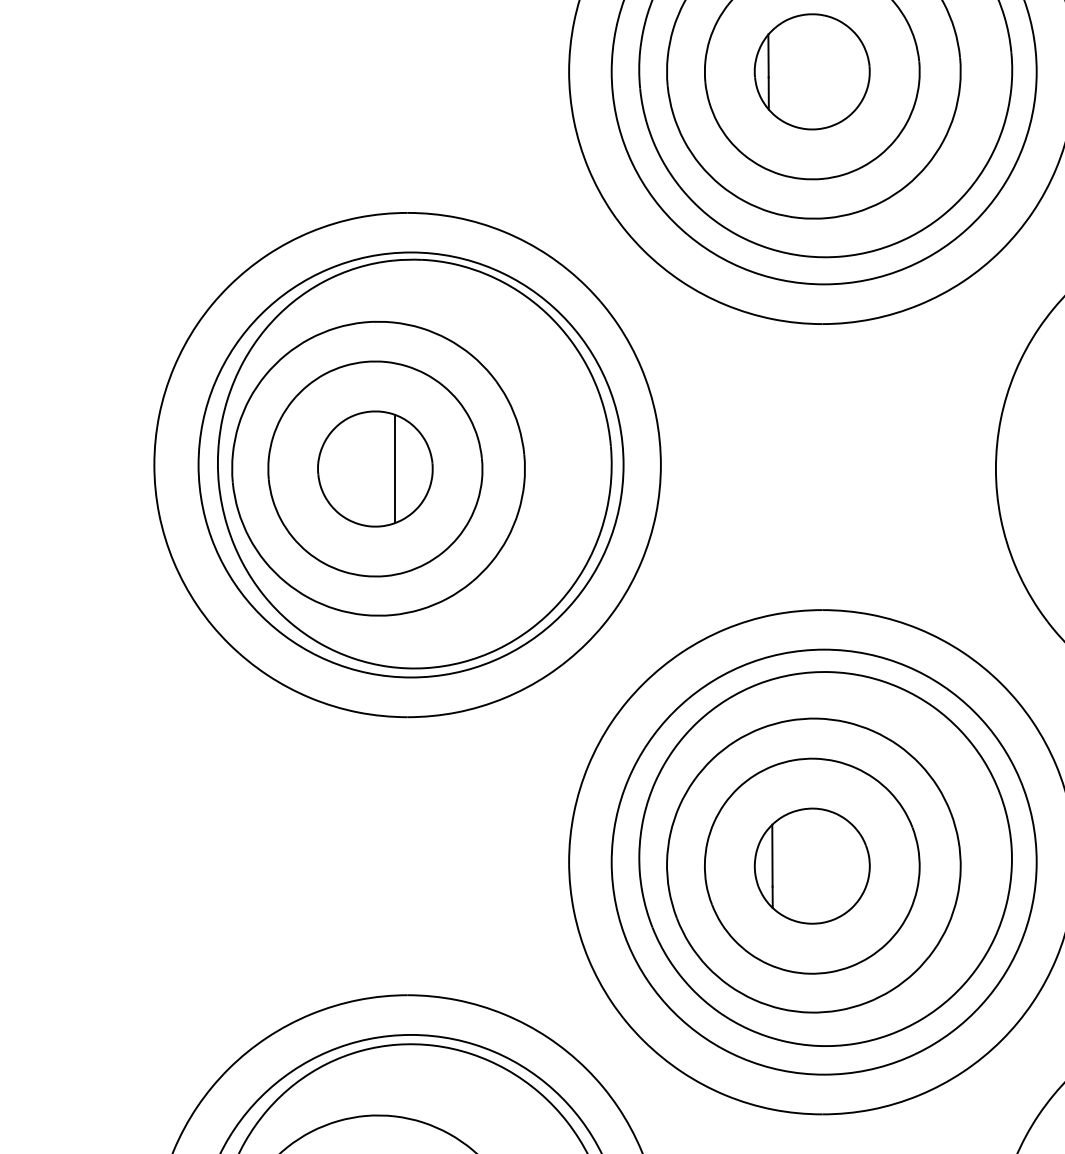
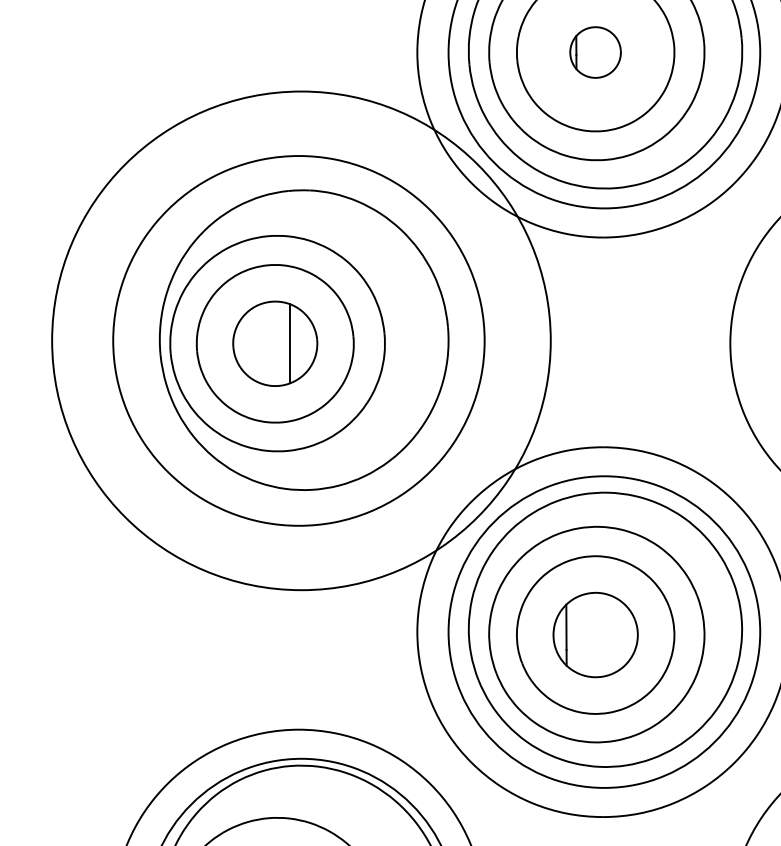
part: (812, 71) -> (595, 52), size x0.6
circle: (411, 464) -> (301, 340), size x1.6

